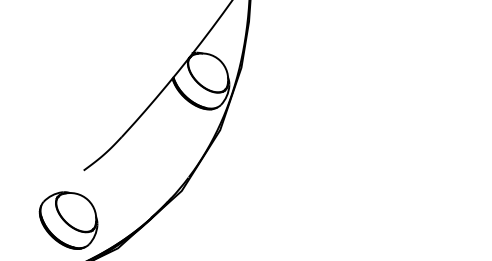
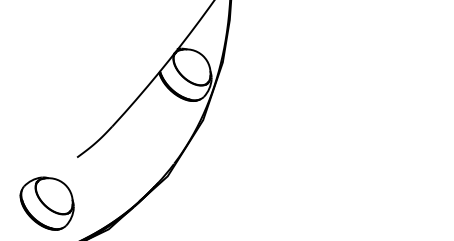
part: (67, 220) -> (46, 203), moved

